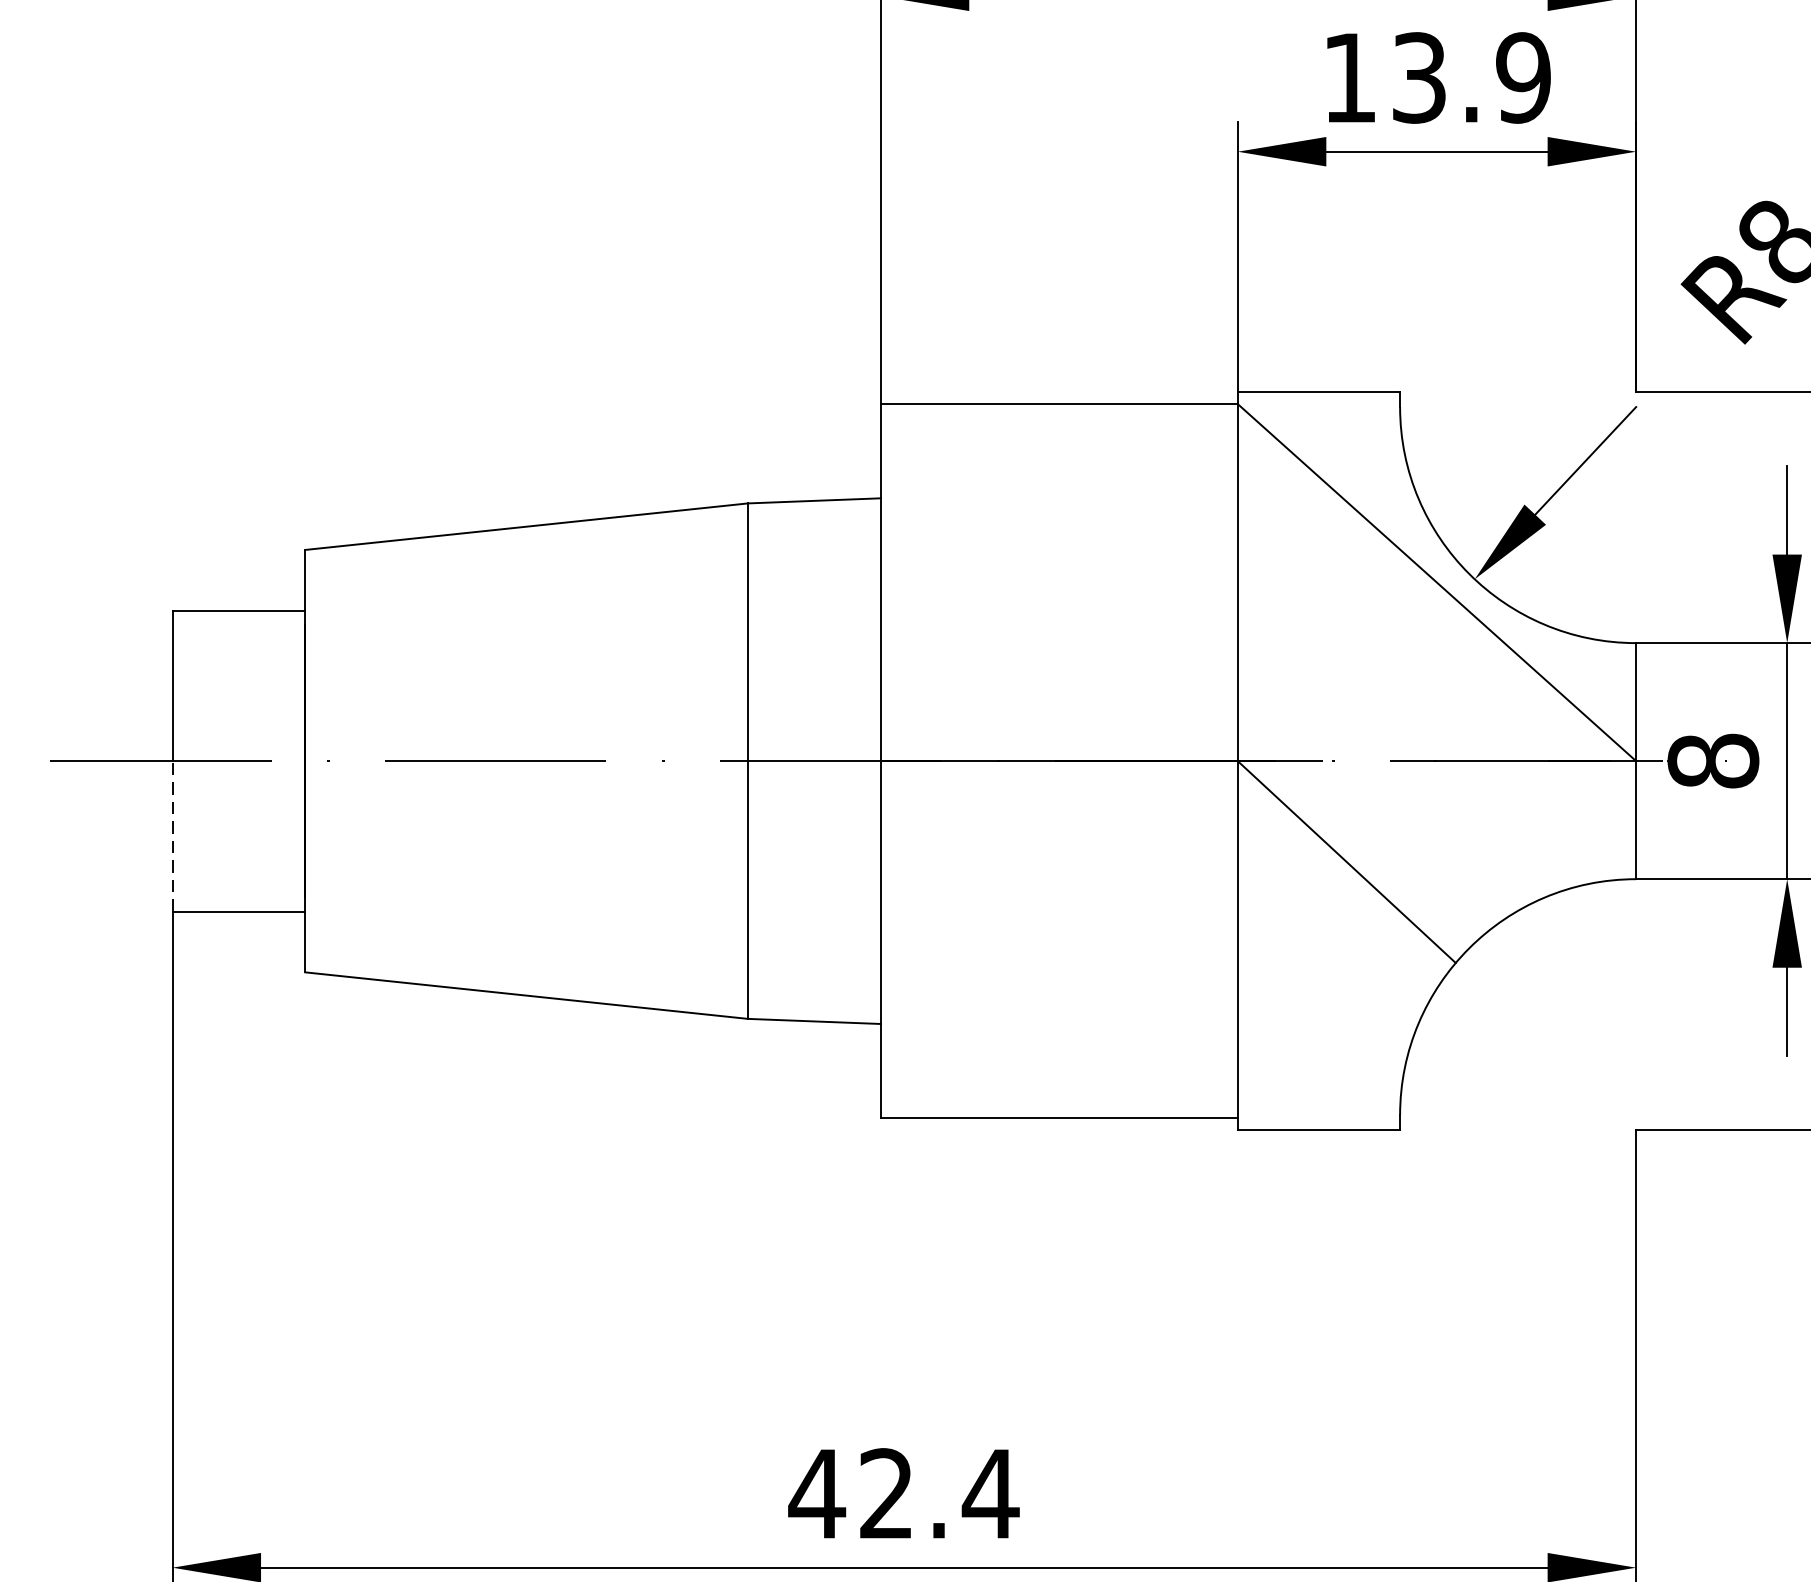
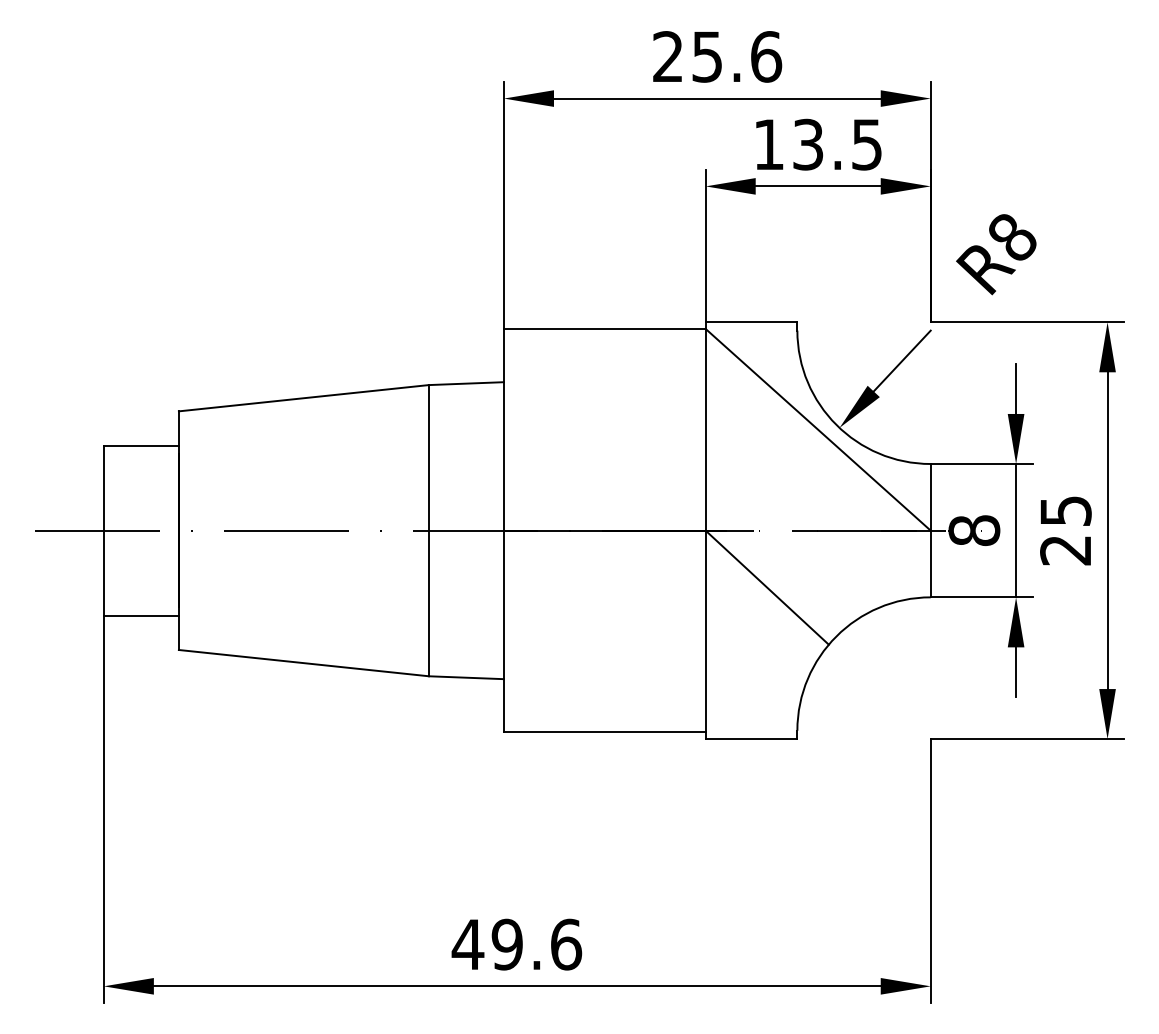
text: (1522, 77) -> (866, 144), 13.9 -> 13.5
line: (171, 836) -> (103, 573), dashed -> solid
text: (938, 1493) -> (536, 944), 42.4 -> 49.6

